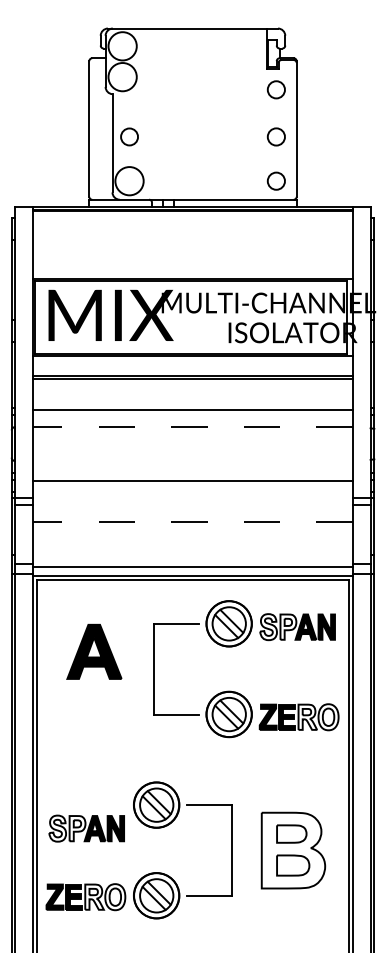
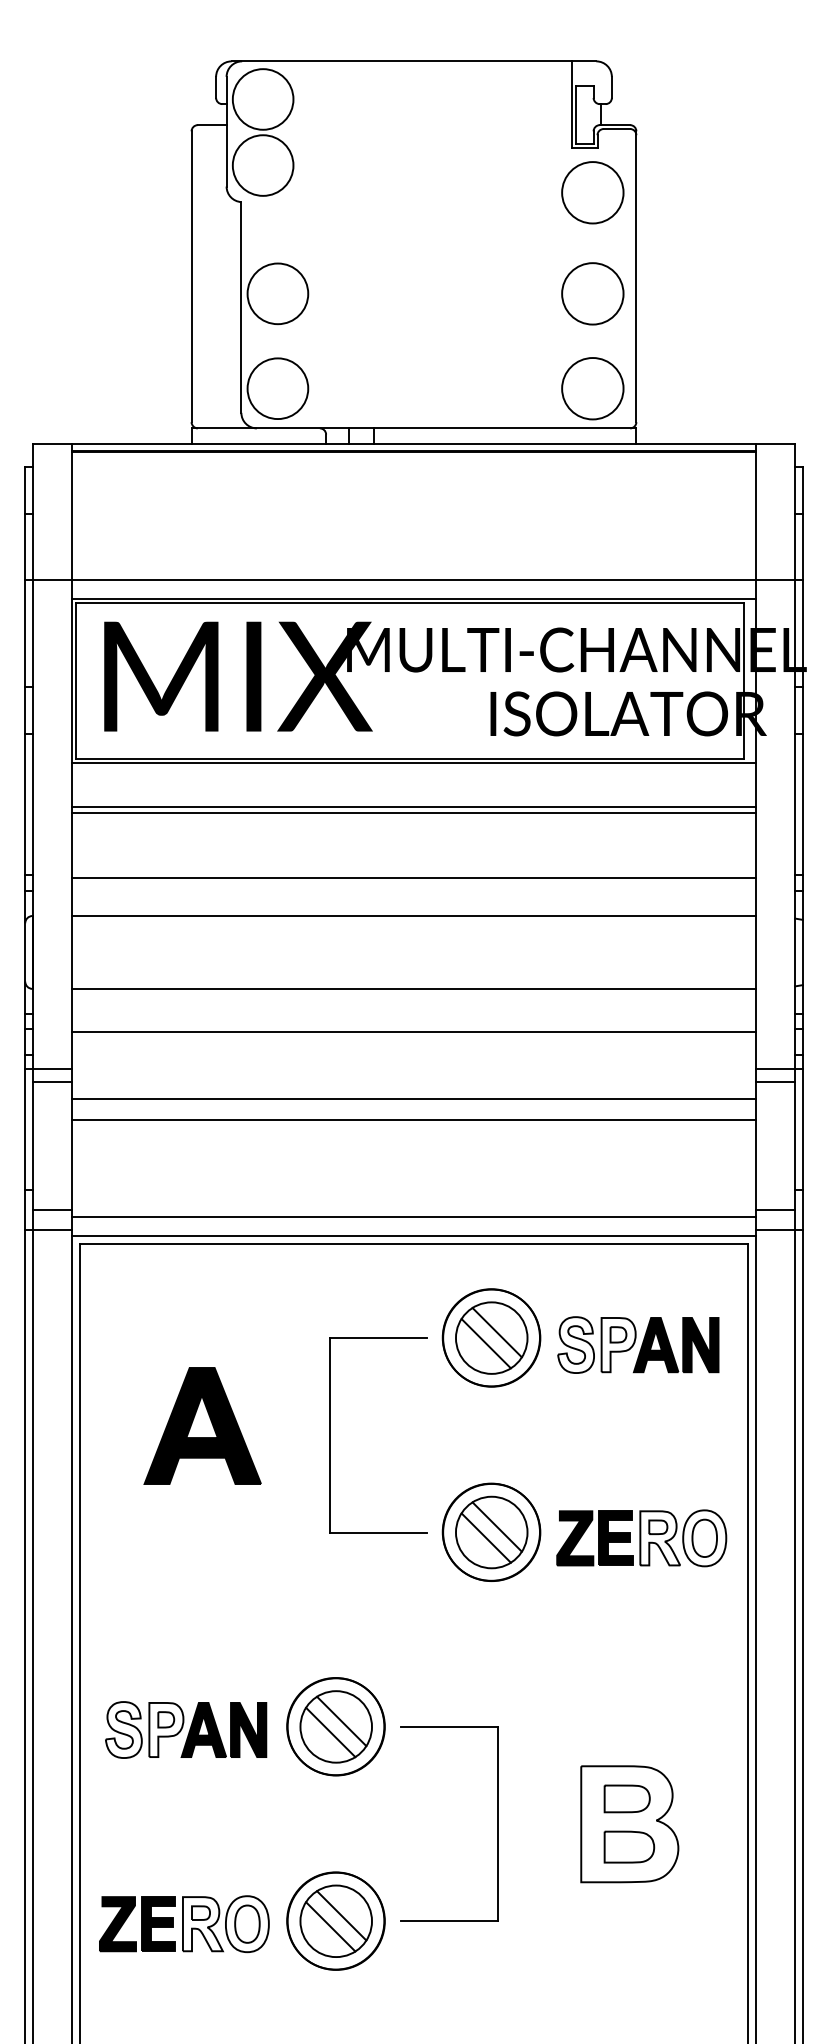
circle: (276, 89) -> (593, 192), size x1.67
circle: (129, 136) -> (277, 292), size x1.67
circle: (276, 136) -> (593, 292), size x1.67
circle: (276, 180) -> (593, 387), size x1.67
line: (192, 270) -> (412, 580), added
line: (192, 427) -> (412, 916), dashed -> solid
line: (192, 461) -> (412, 989), added
line: (192, 512) -> (412, 1099), added
line: (192, 522) -> (412, 1120), dashed -> solid
part: (94, 651) -> (202, 1425), moved
part: (86, 828) -> (185, 1729), moved
part: (293, 850) -> (629, 1824), size x0.71

